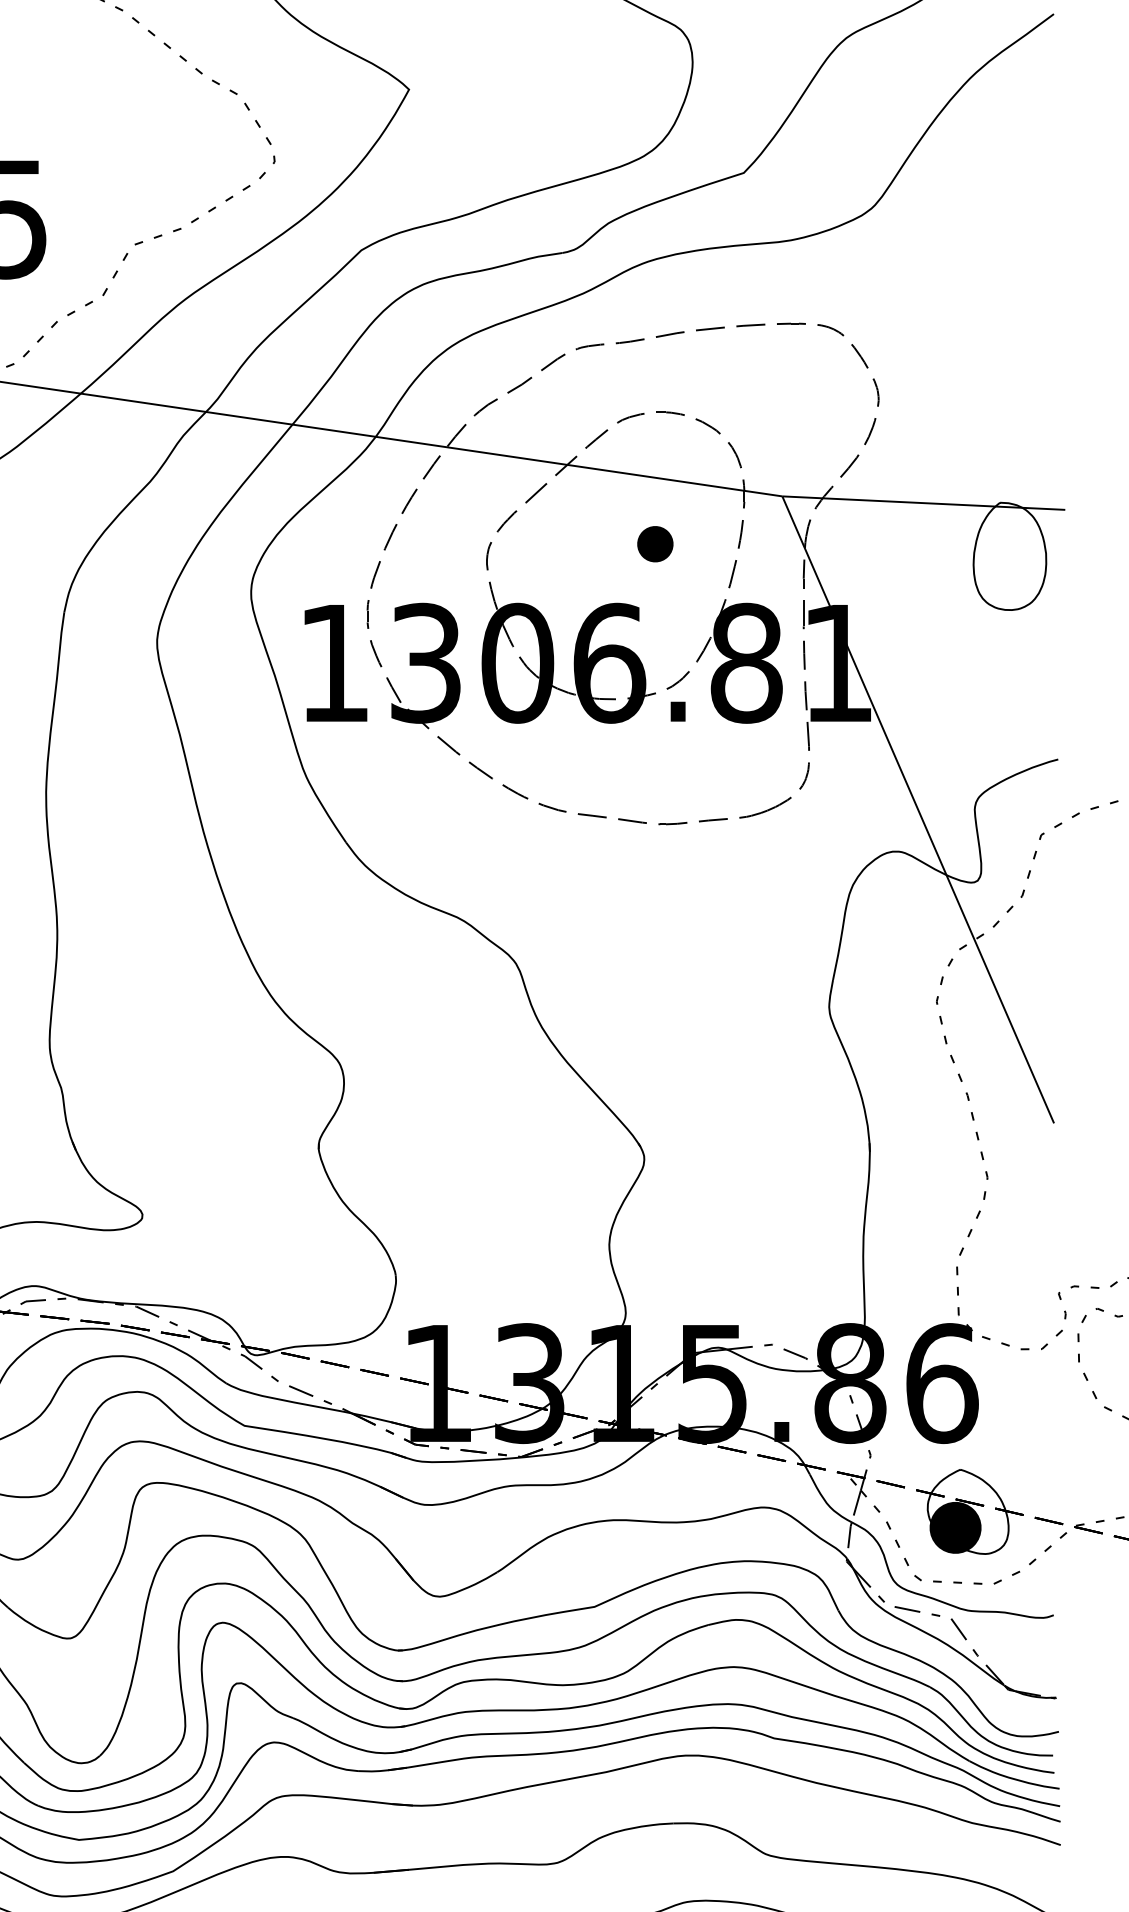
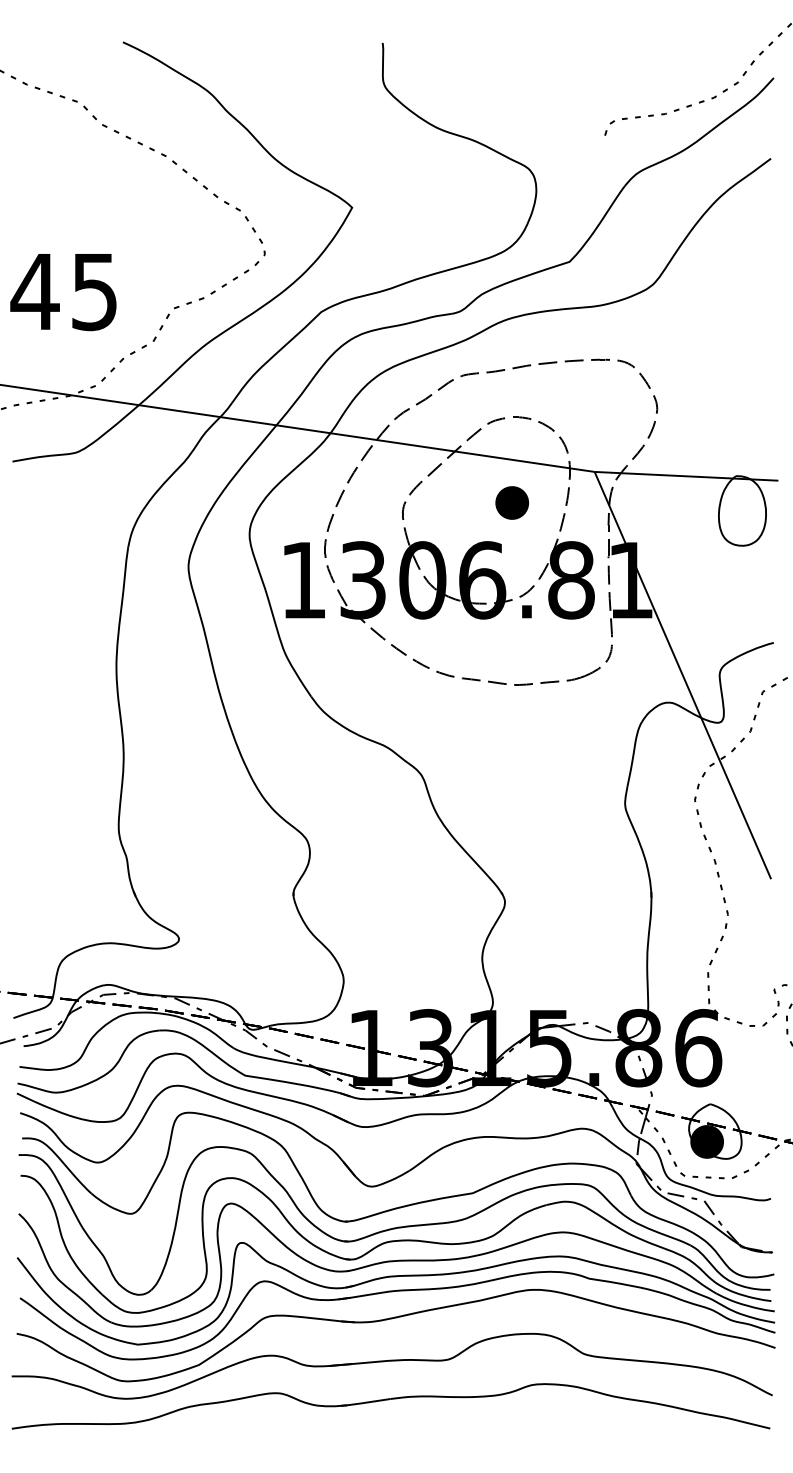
part: (654, 543) -> (511, 502), size x1.43

